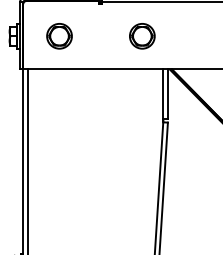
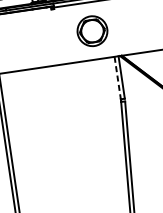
part: (59, 36) -> (22, 41), removed
part: (142, 36) -> (92, 31), size x1.4
line: (163, 94) -> (117, 78), solid -> dashed

